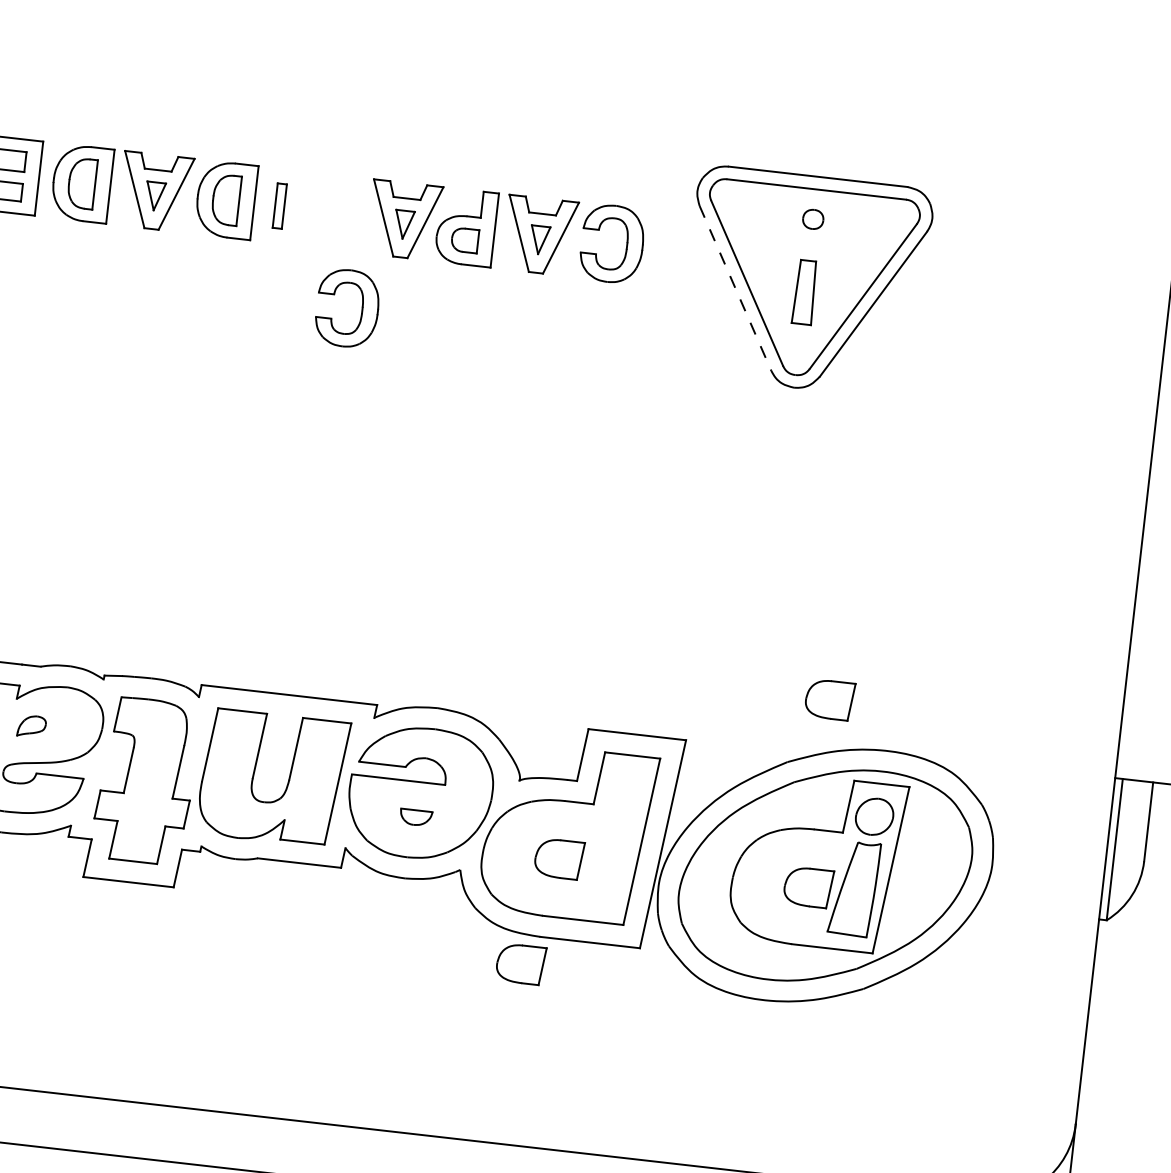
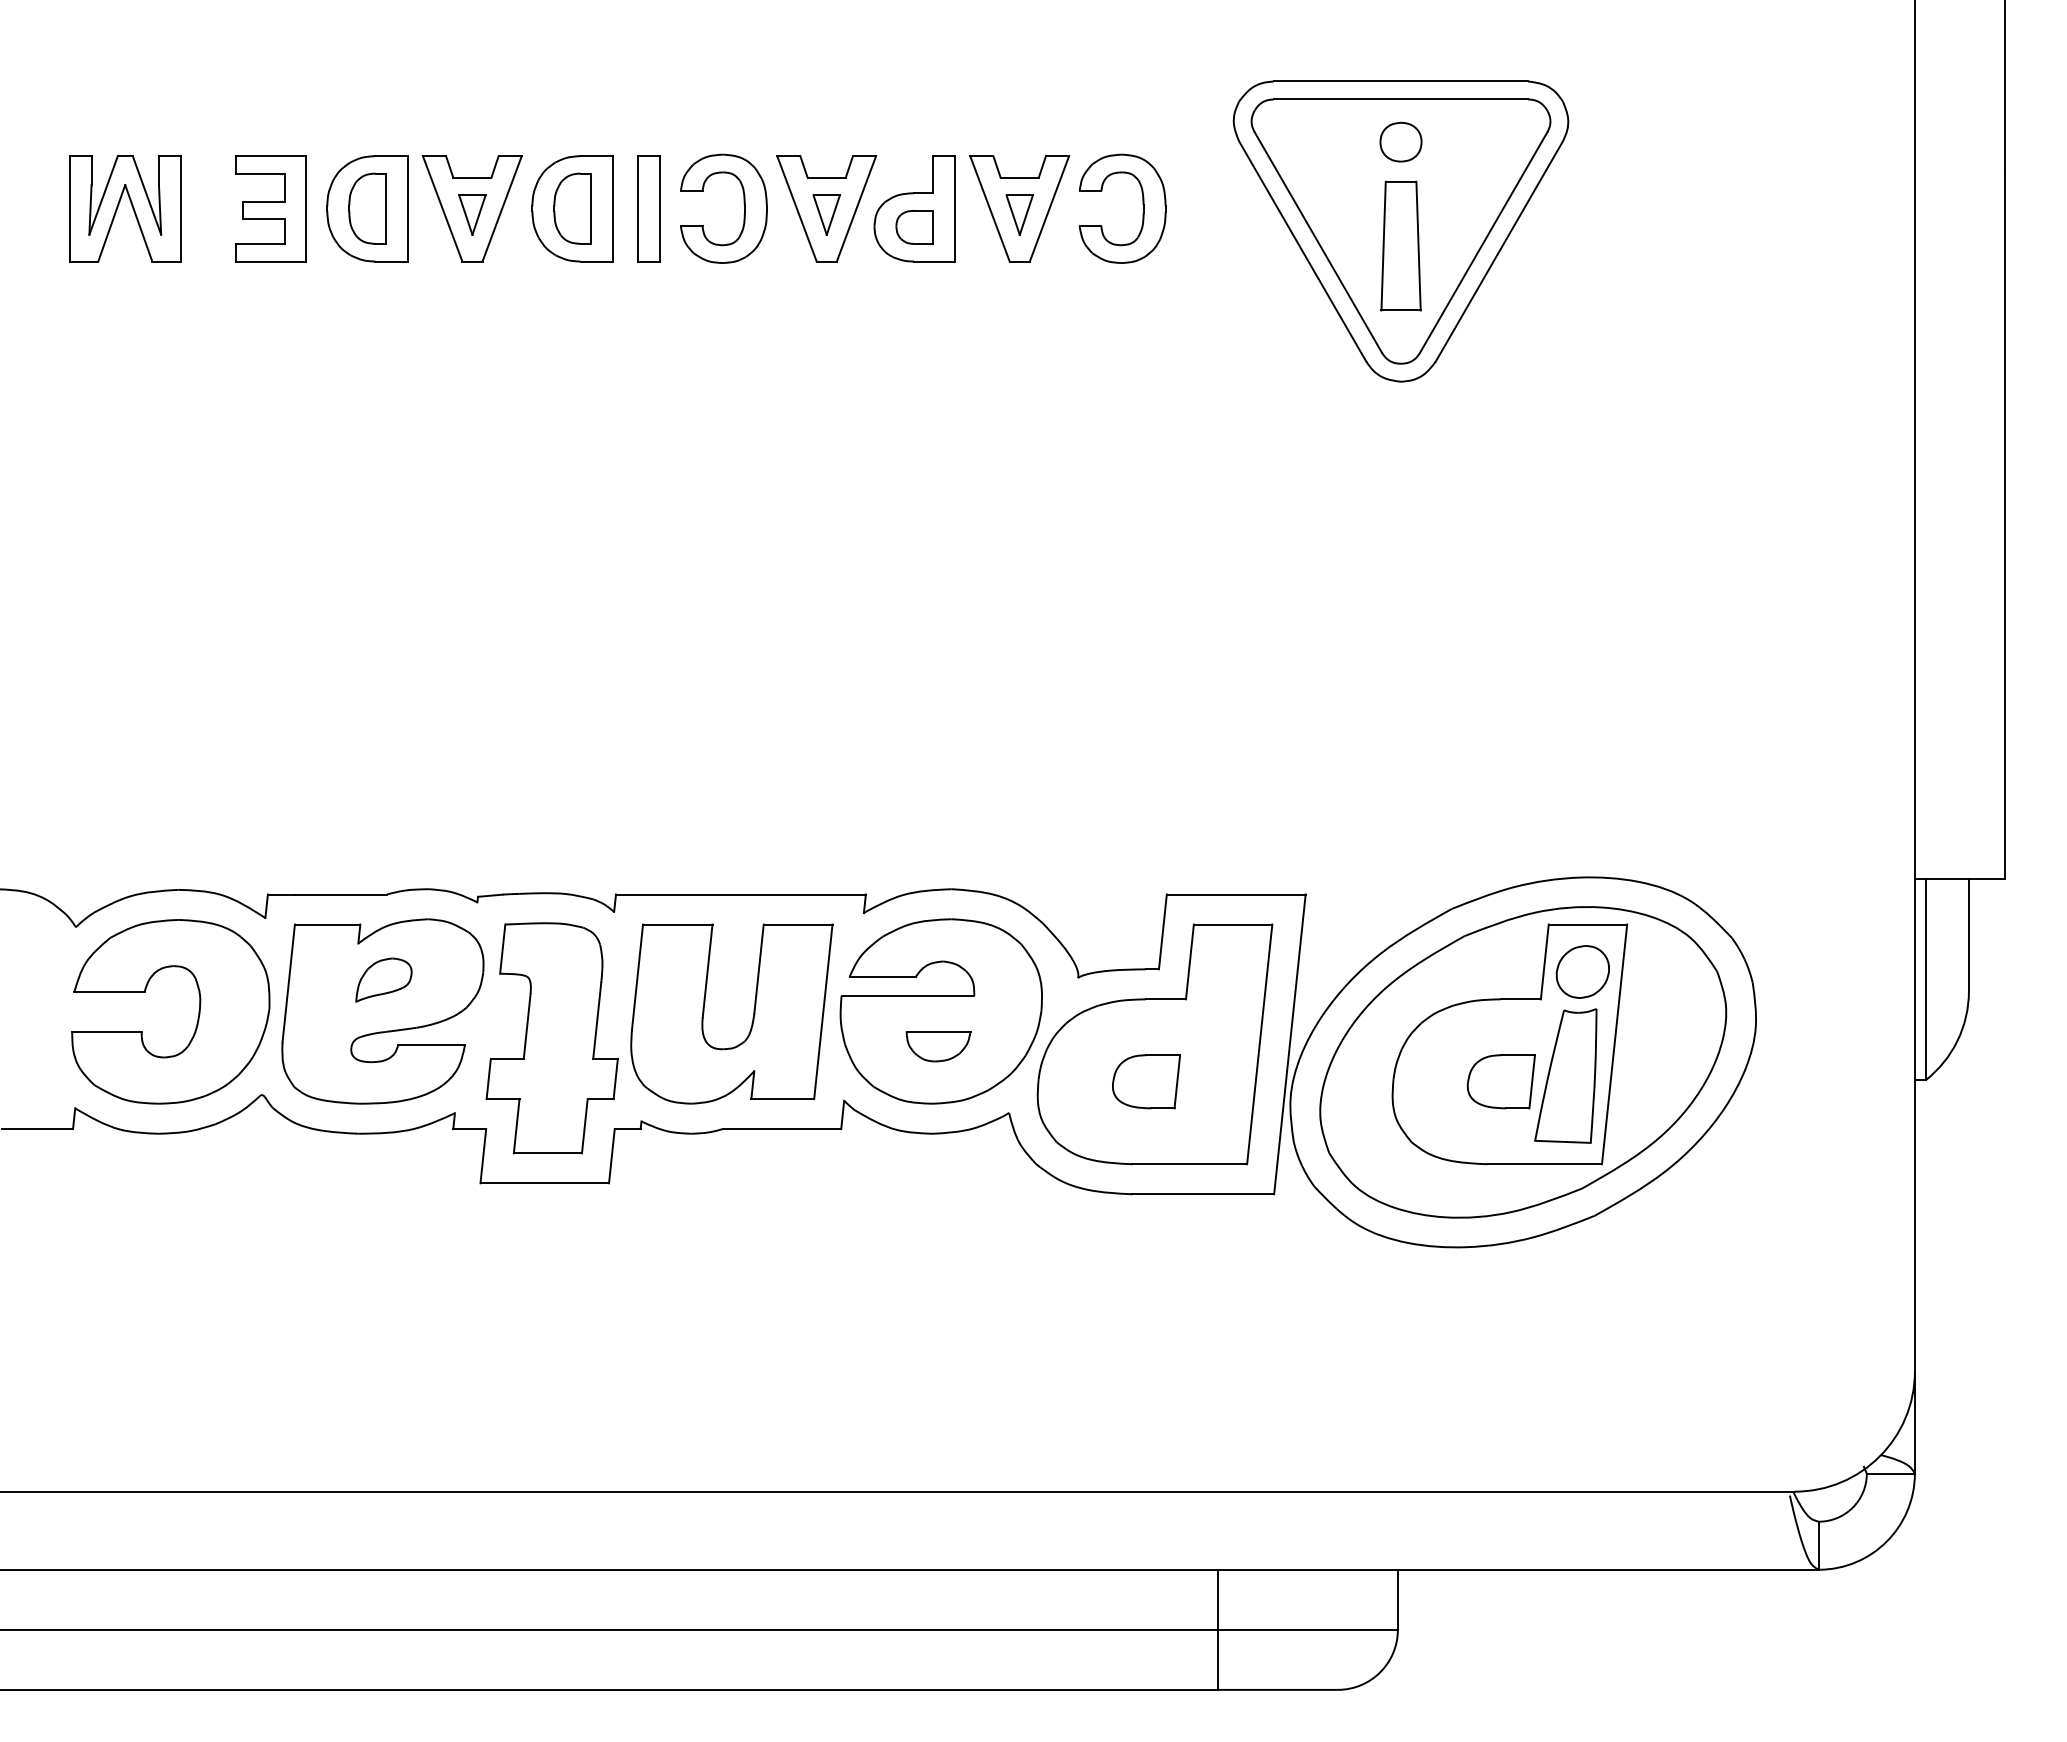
part: (279, 205) -> (648, 208), size x1.67
part: (812, 218) -> (1400, 141), size x1.43
line: (735, 289) -> (1303, 252), dashed -> solid
part: (804, 291) -> (1400, 245), size x1.43
part: (361, 306) -> (743, 203), moved
part: (829, 699) -> (1500, 814), removed
part: (31, 726) -> (383, 979), size x1.43
part: (416, 817) -> (938, 1046), size x1.43
part: (521, 964) -> (1109, 1235), removed

